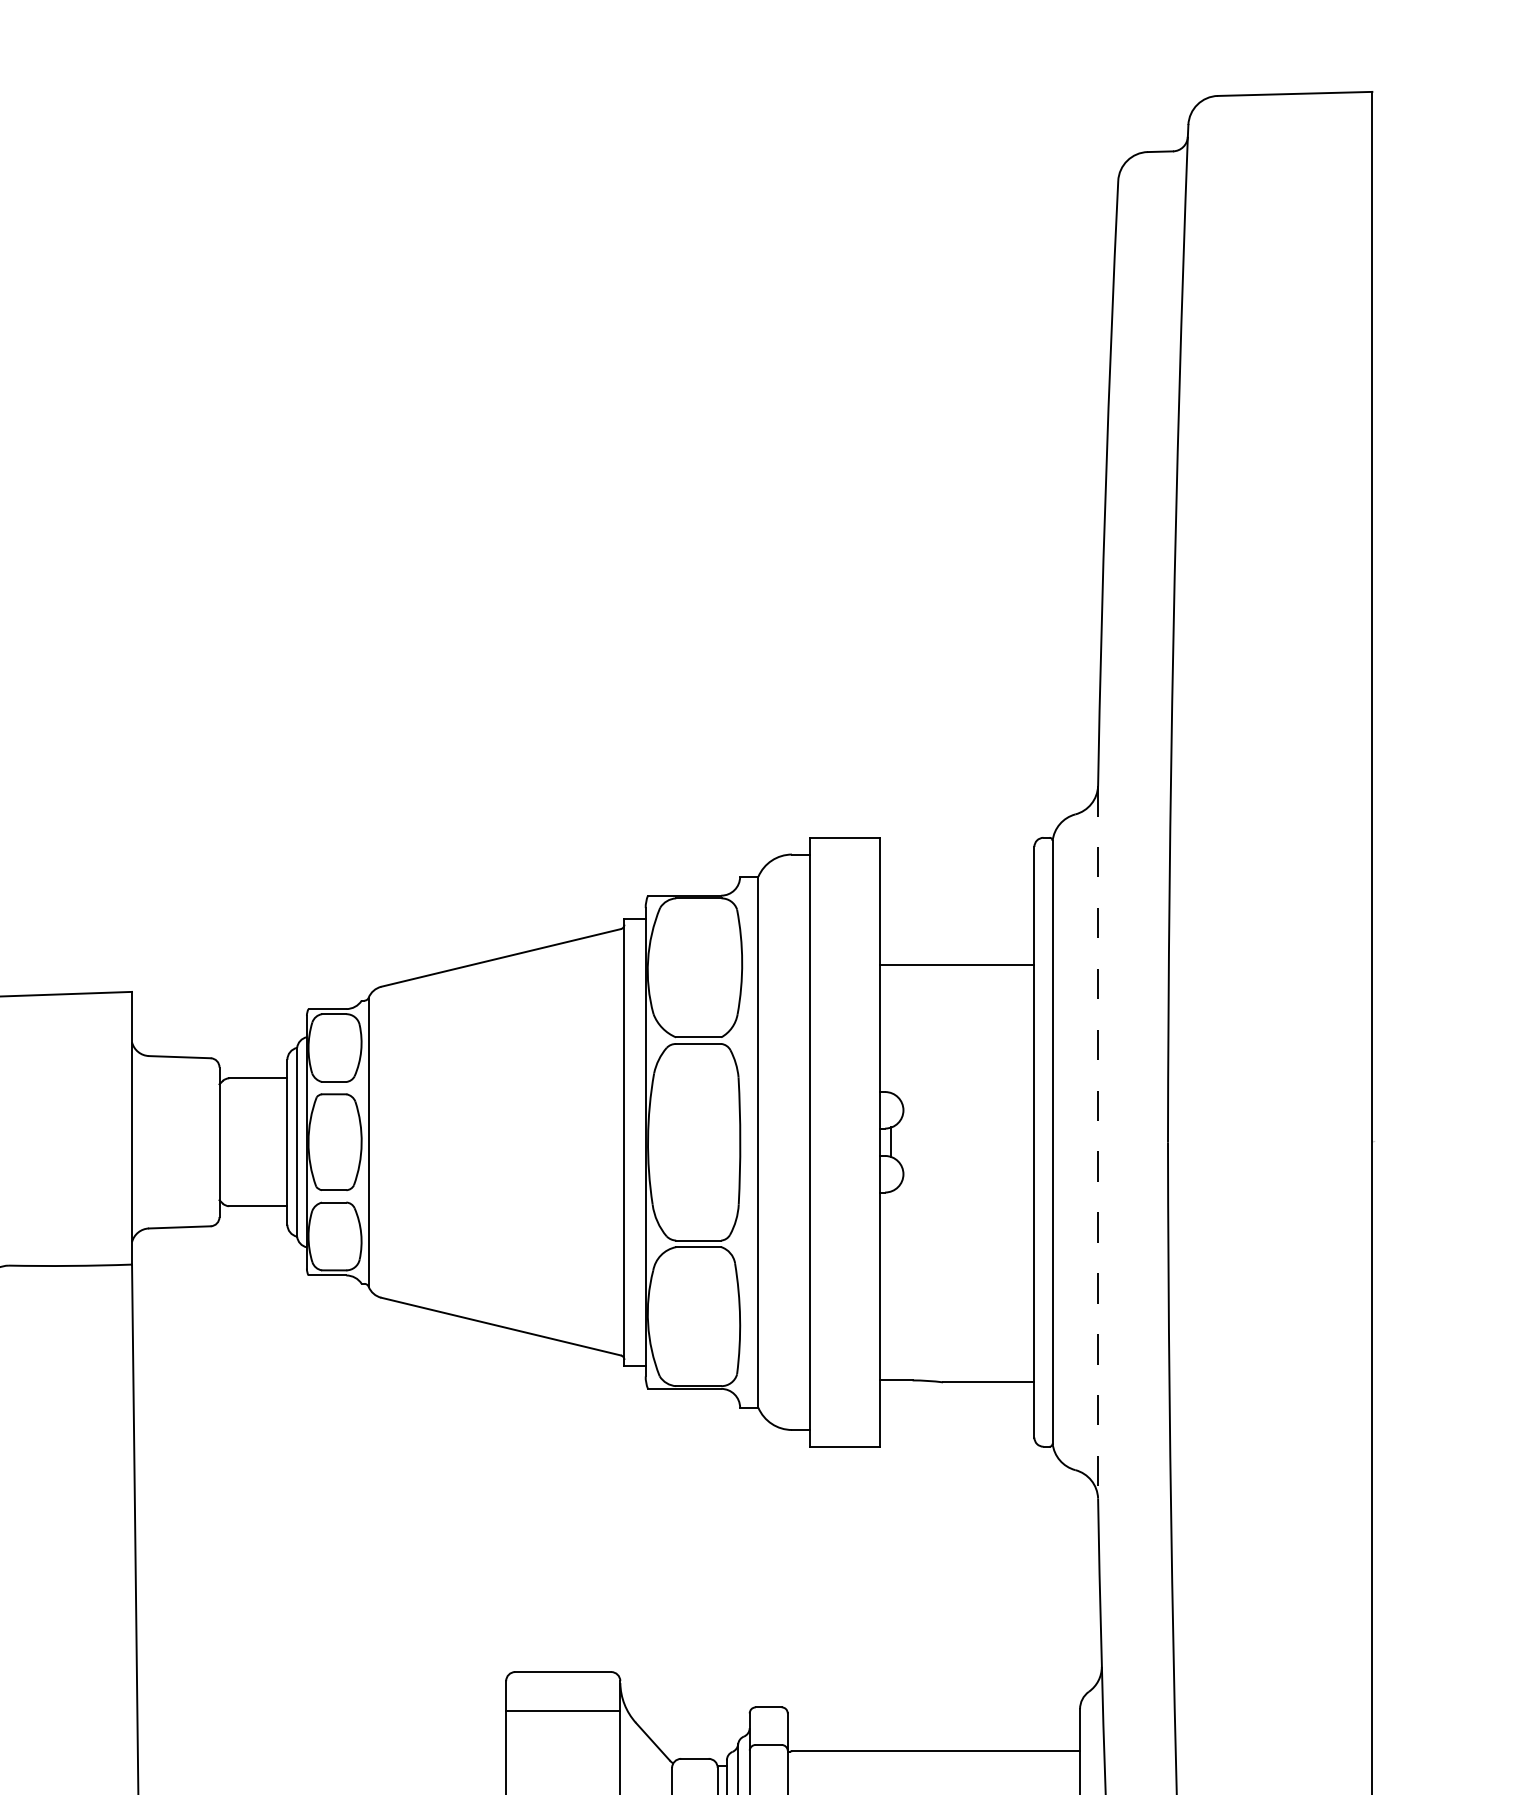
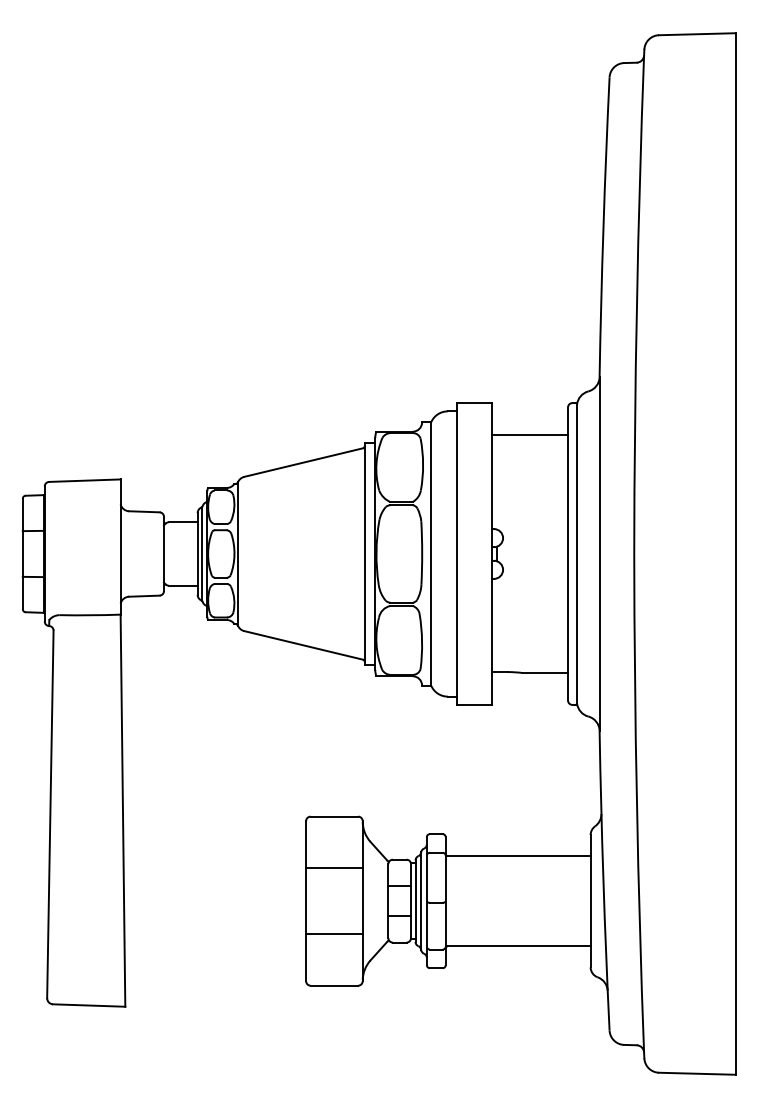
line: (956, 963) -> (529, 434), moved
line: (1097, 1141) -> (599, 553), dashed -> solid
line: (563, 1712) -> (334, 868), moved

